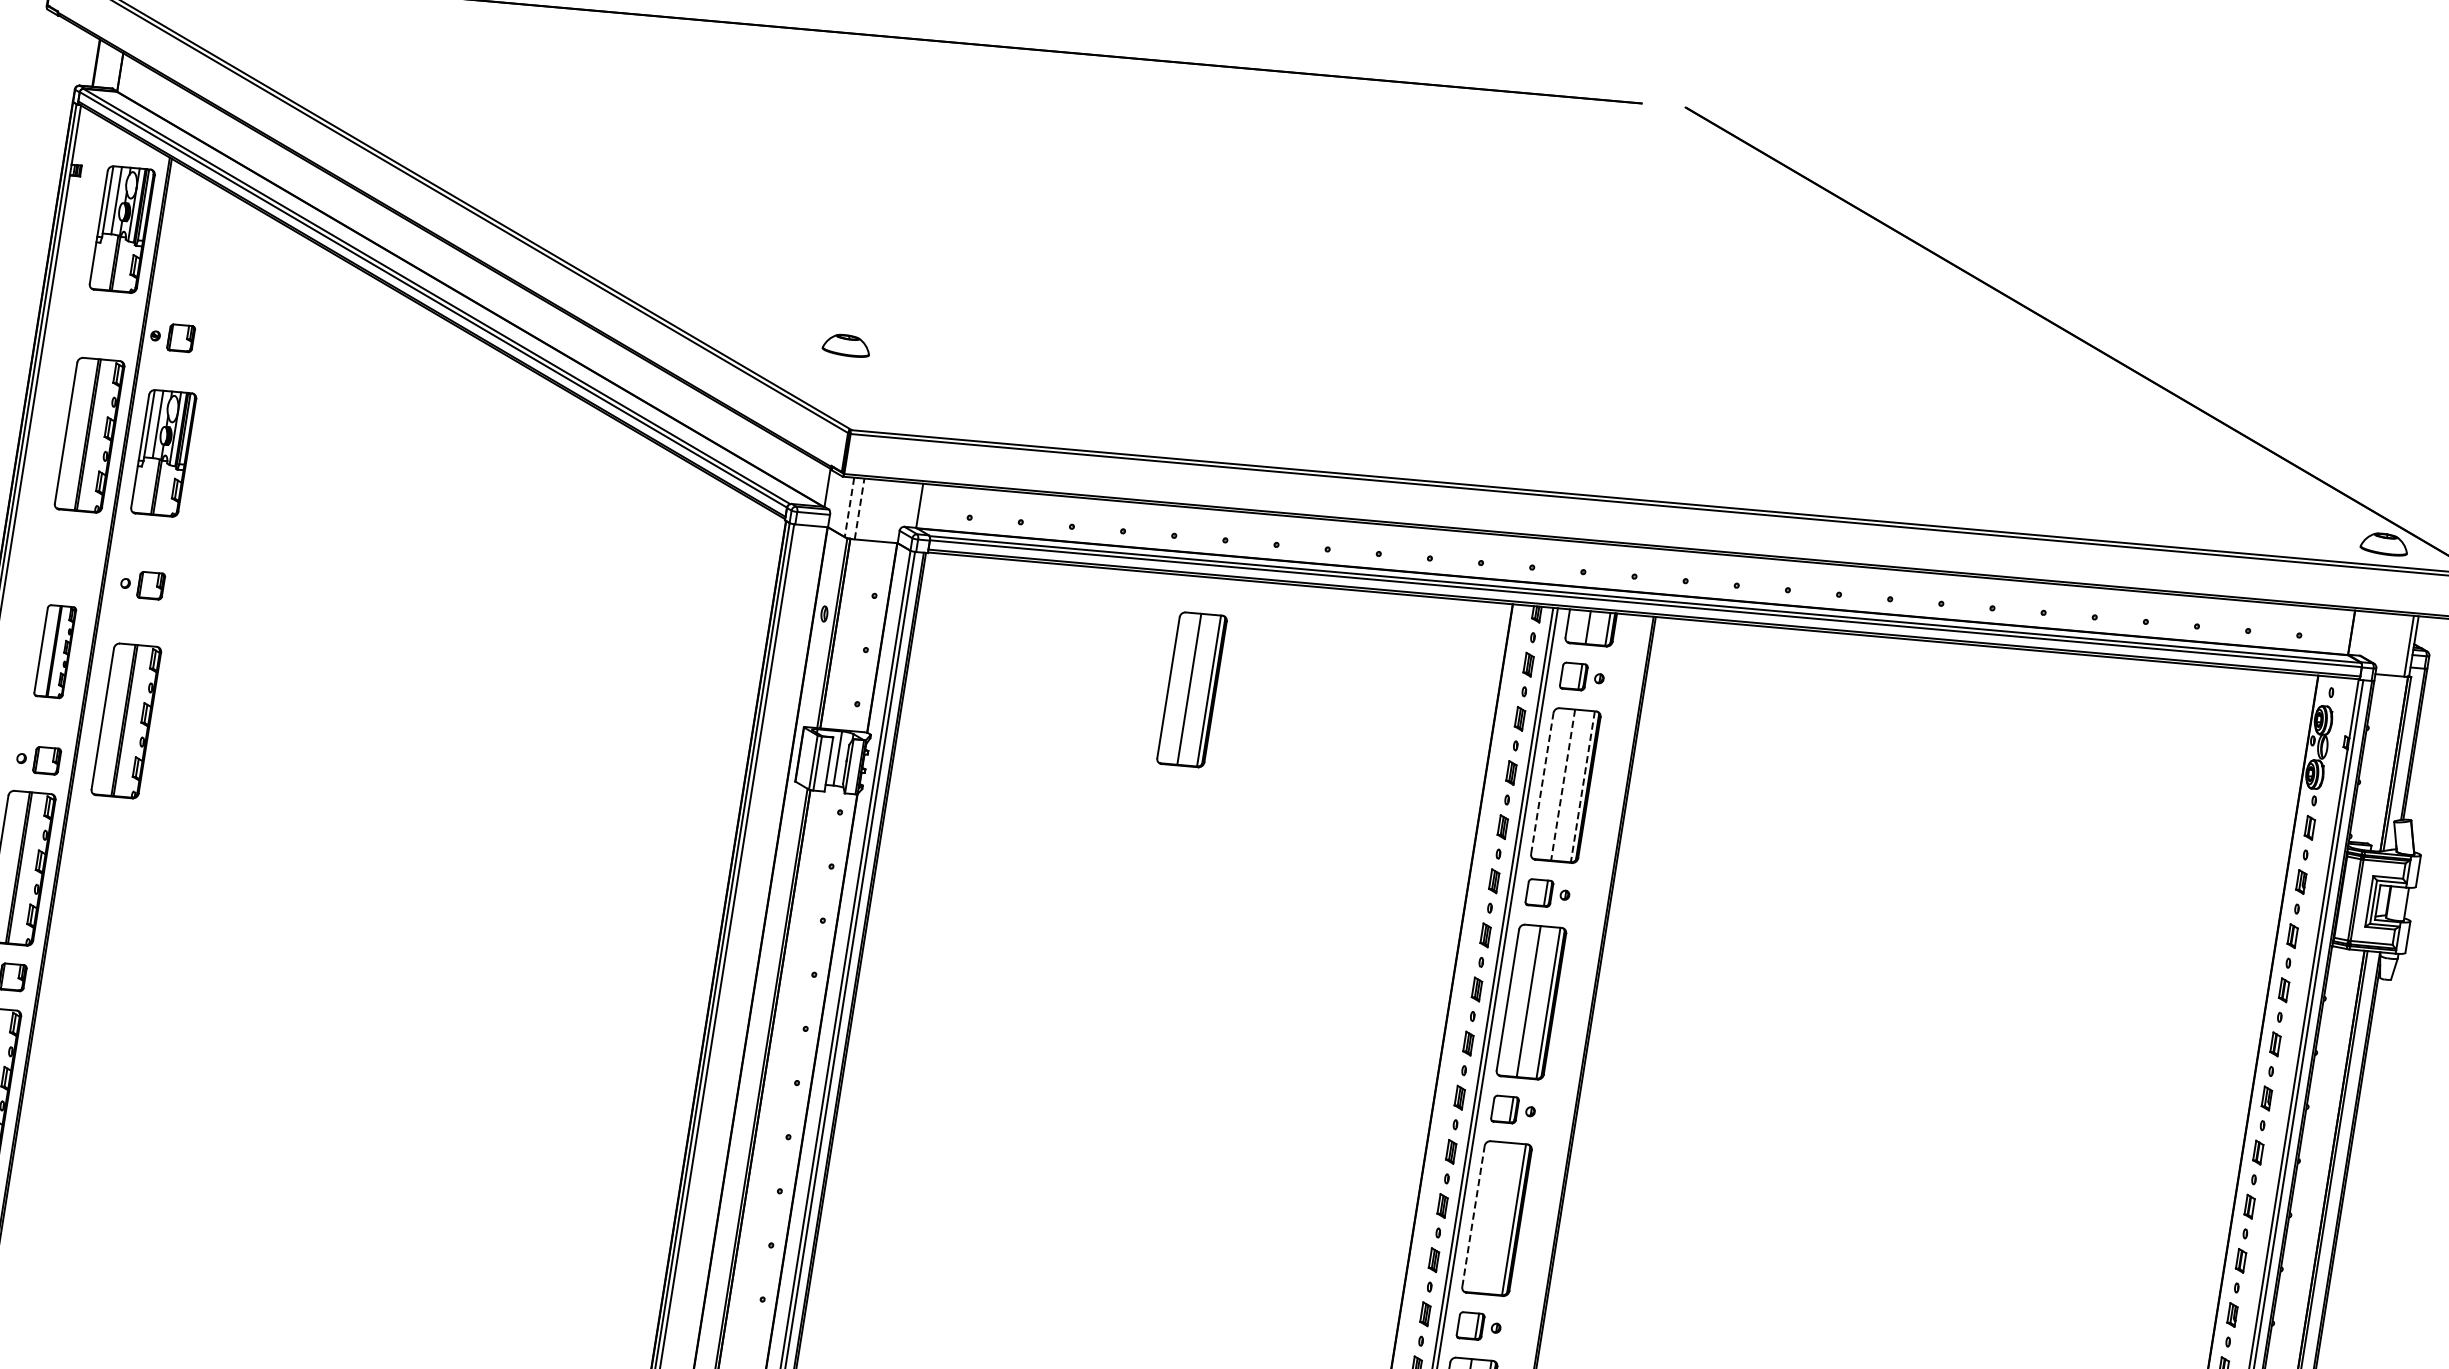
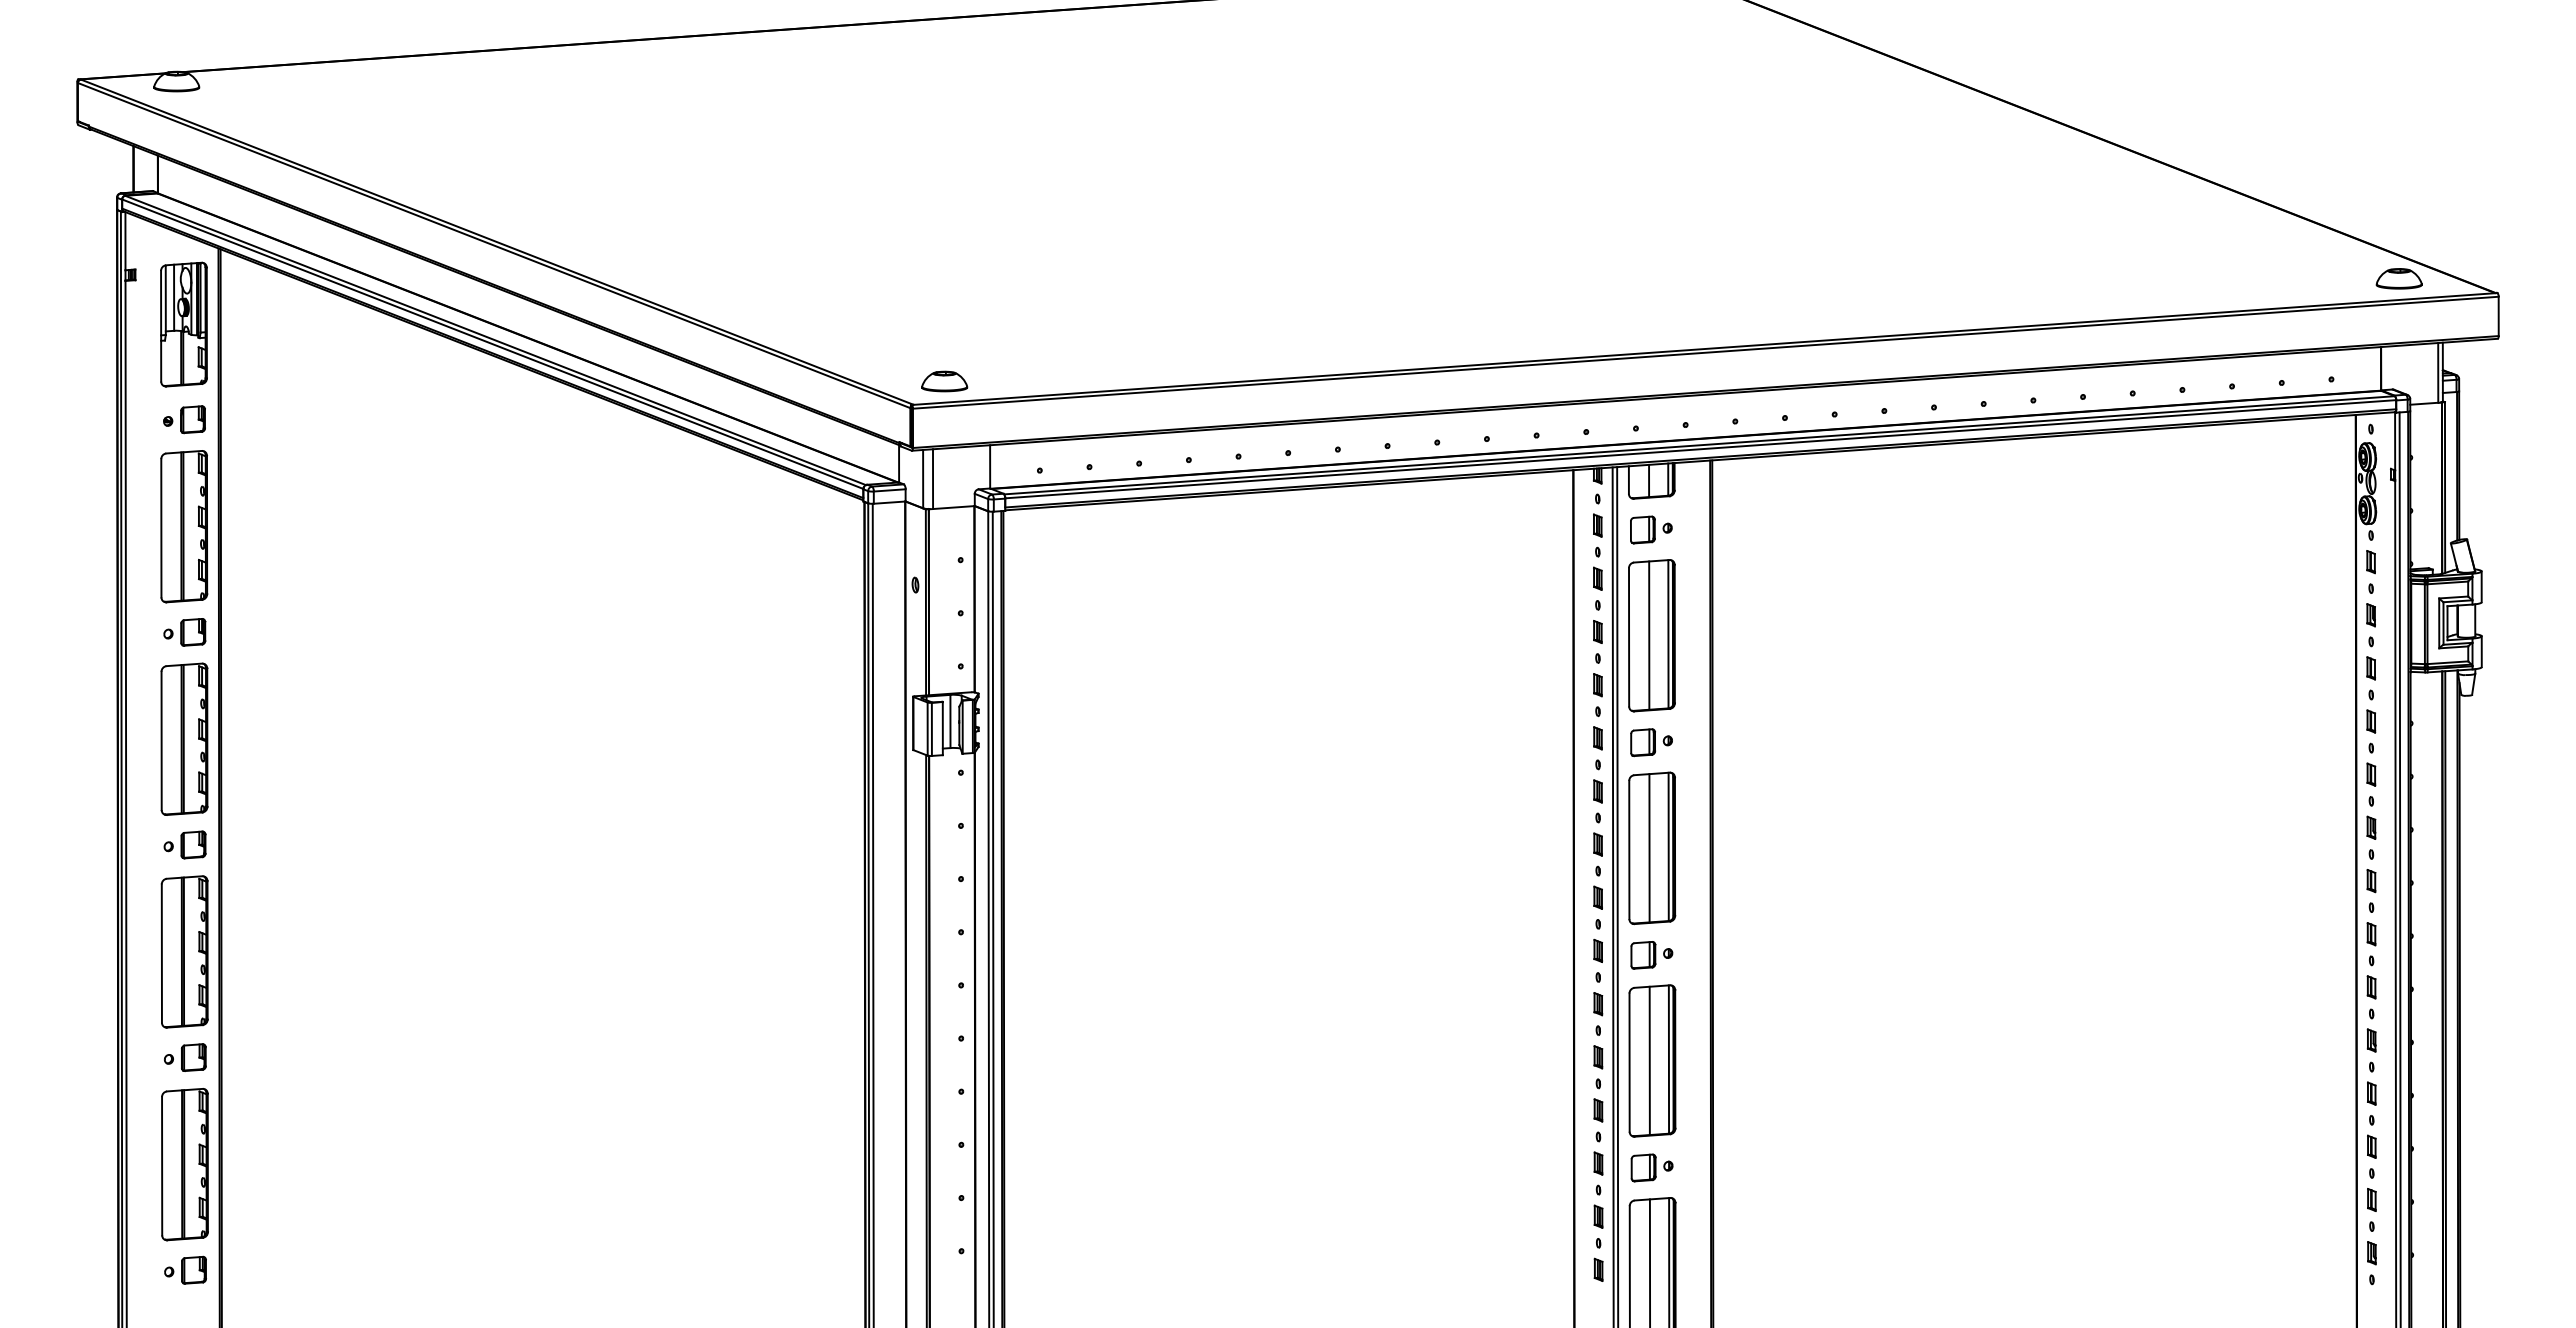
part: (172, 336) -> (184, 419), moved
part: (846, 345) -> (944, 381), moved
part: (163, 453) -> (257, 532), removed
line: (849, 507) -> (923, 479), dashed -> solid
line: (860, 509) -> (933, 479), dashed -> solid
part: (142, 584) -> (184, 632), moved
part: (55, 650) -> (184, 738), size x1.67
part: (1192, 690) -> (1279, 601), removed
part: (126, 720) -> (263, 794), removed
line: (1542, 782) -> (1629, 636), dashed -> solid
line: (1563, 785) -> (1649, 636), dashed -> solid
line: (1582, 787) -> (1668, 634), dashed -> solid
line: (1473, 1216) -> (1629, 1062), dashed -> solid
line: (1494, 1217) -> (1649, 1060), added

